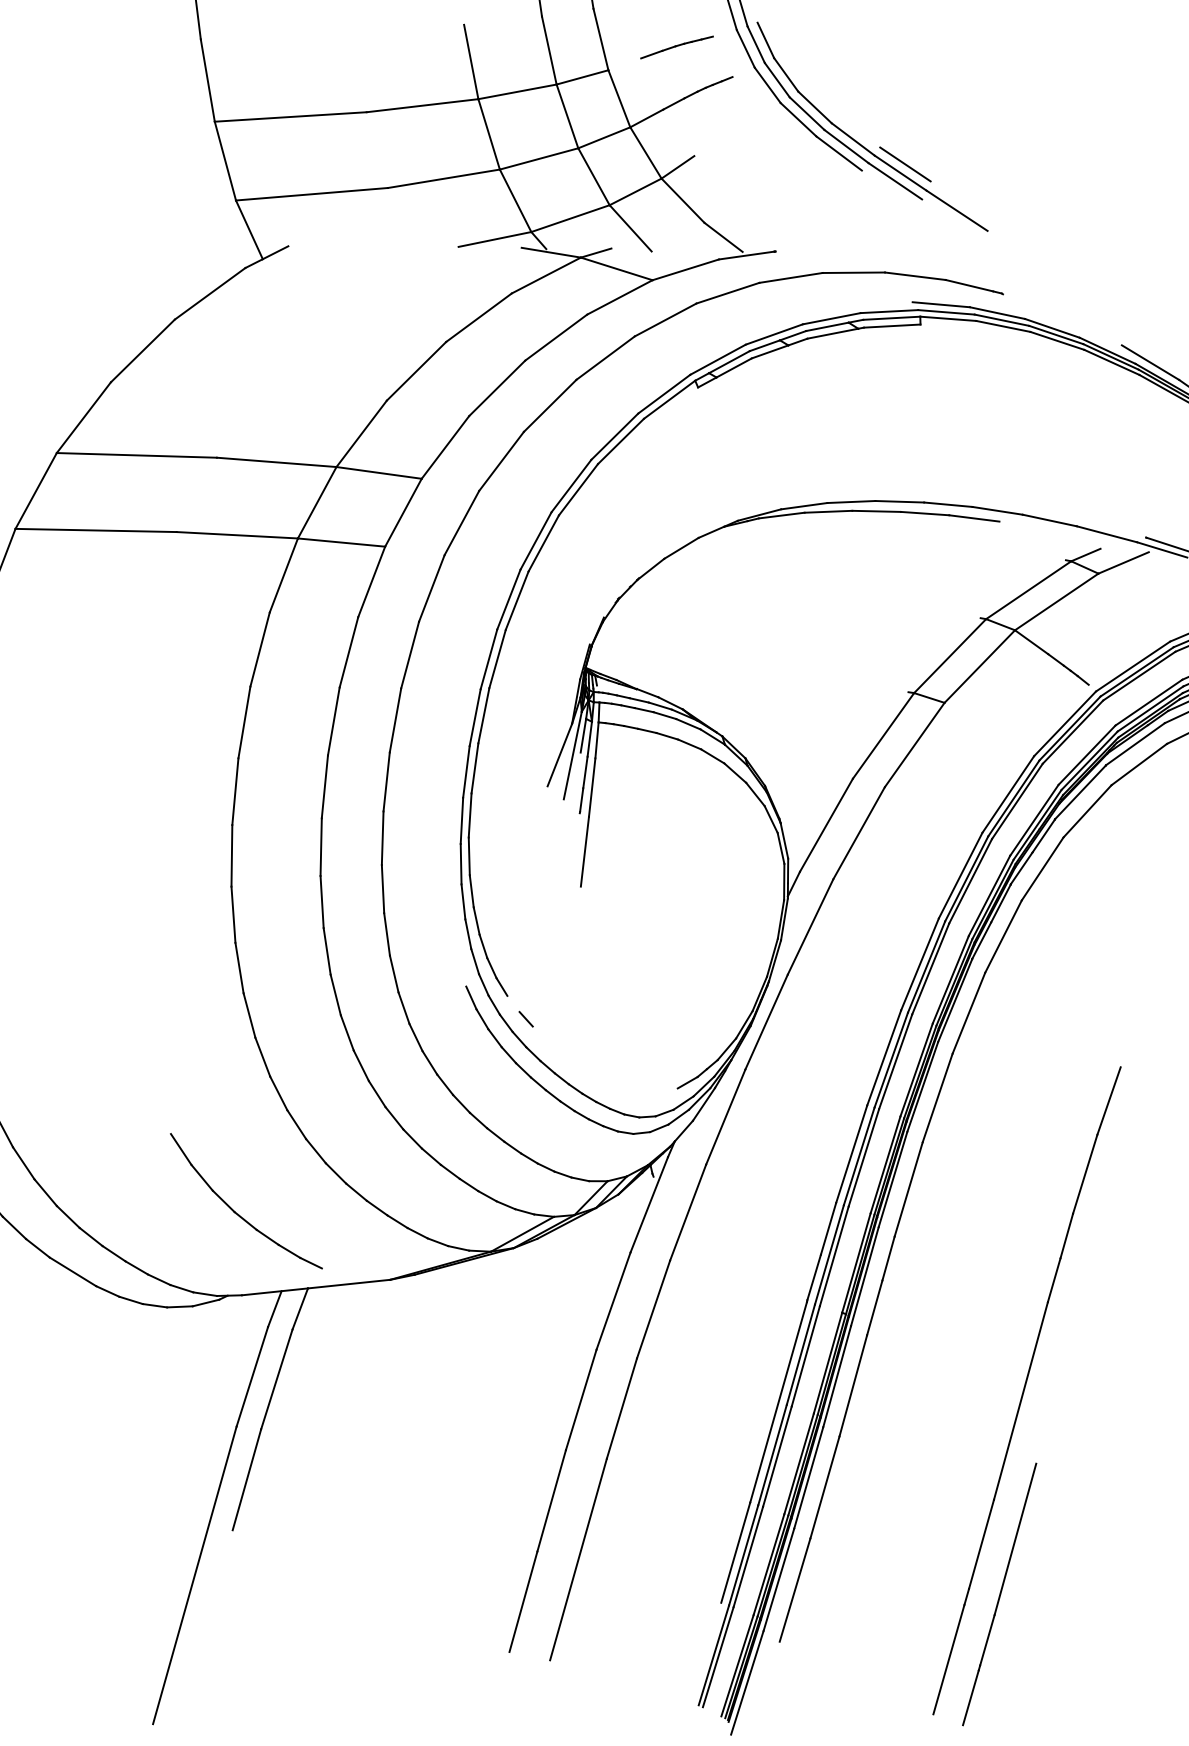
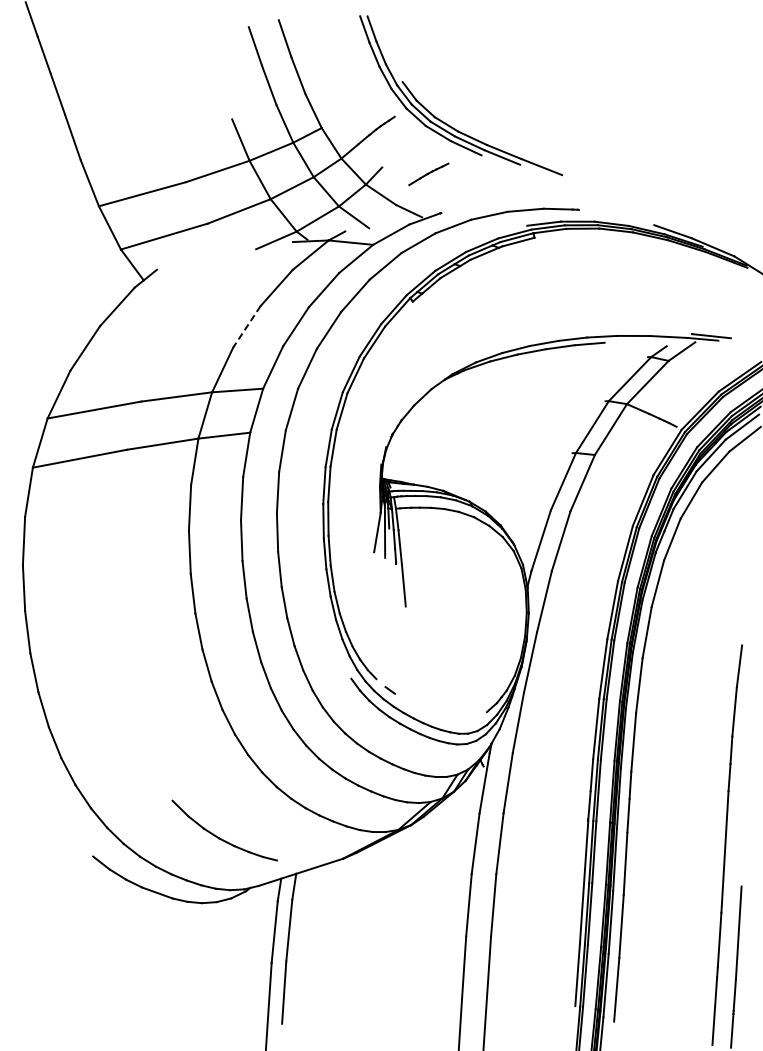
part: (676, 47) -> (428, 174), moved
line: (904, 164) -> (505, 146), removed
line: (415, 370) -> (246, 326), solid -> dashed
part: (234, 1208) -> (218, 836), moved

